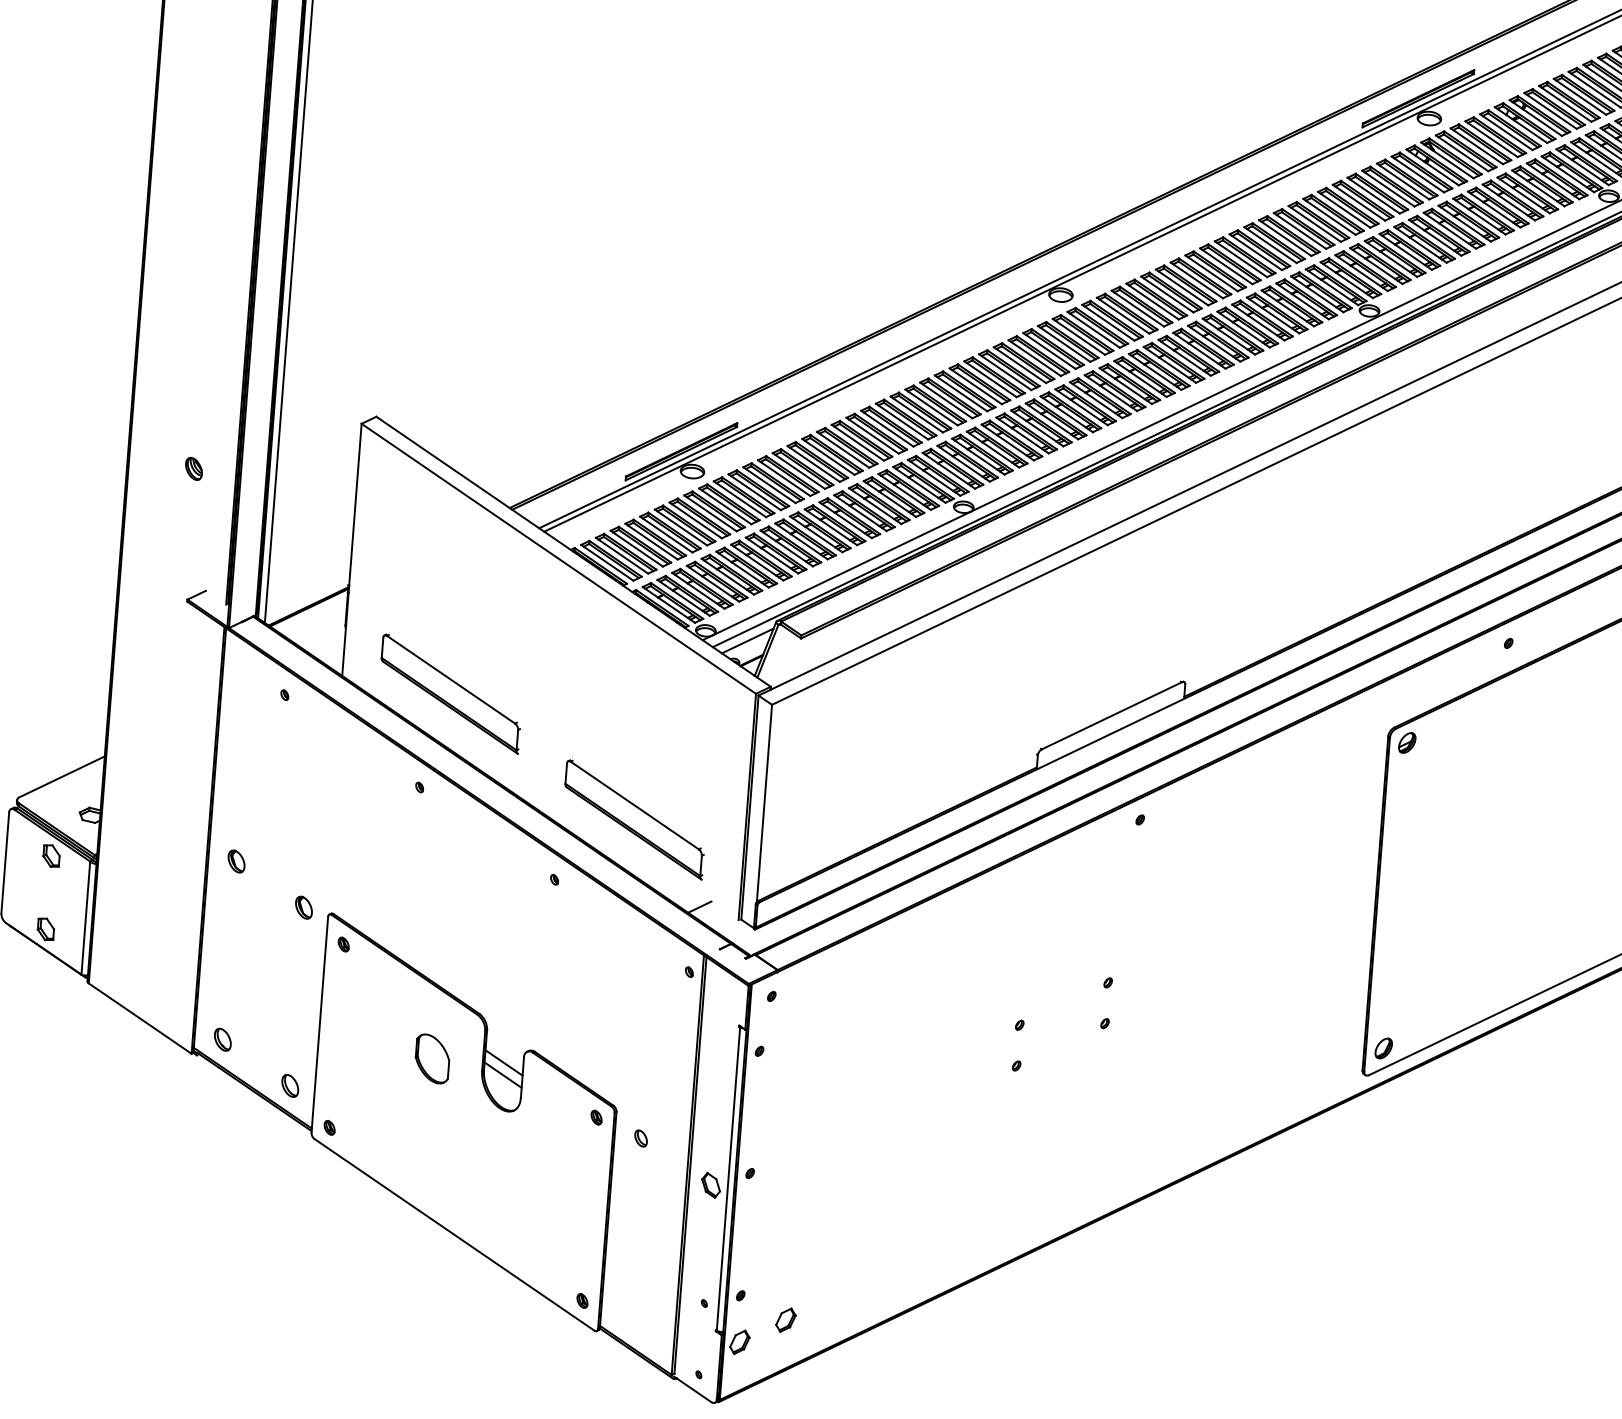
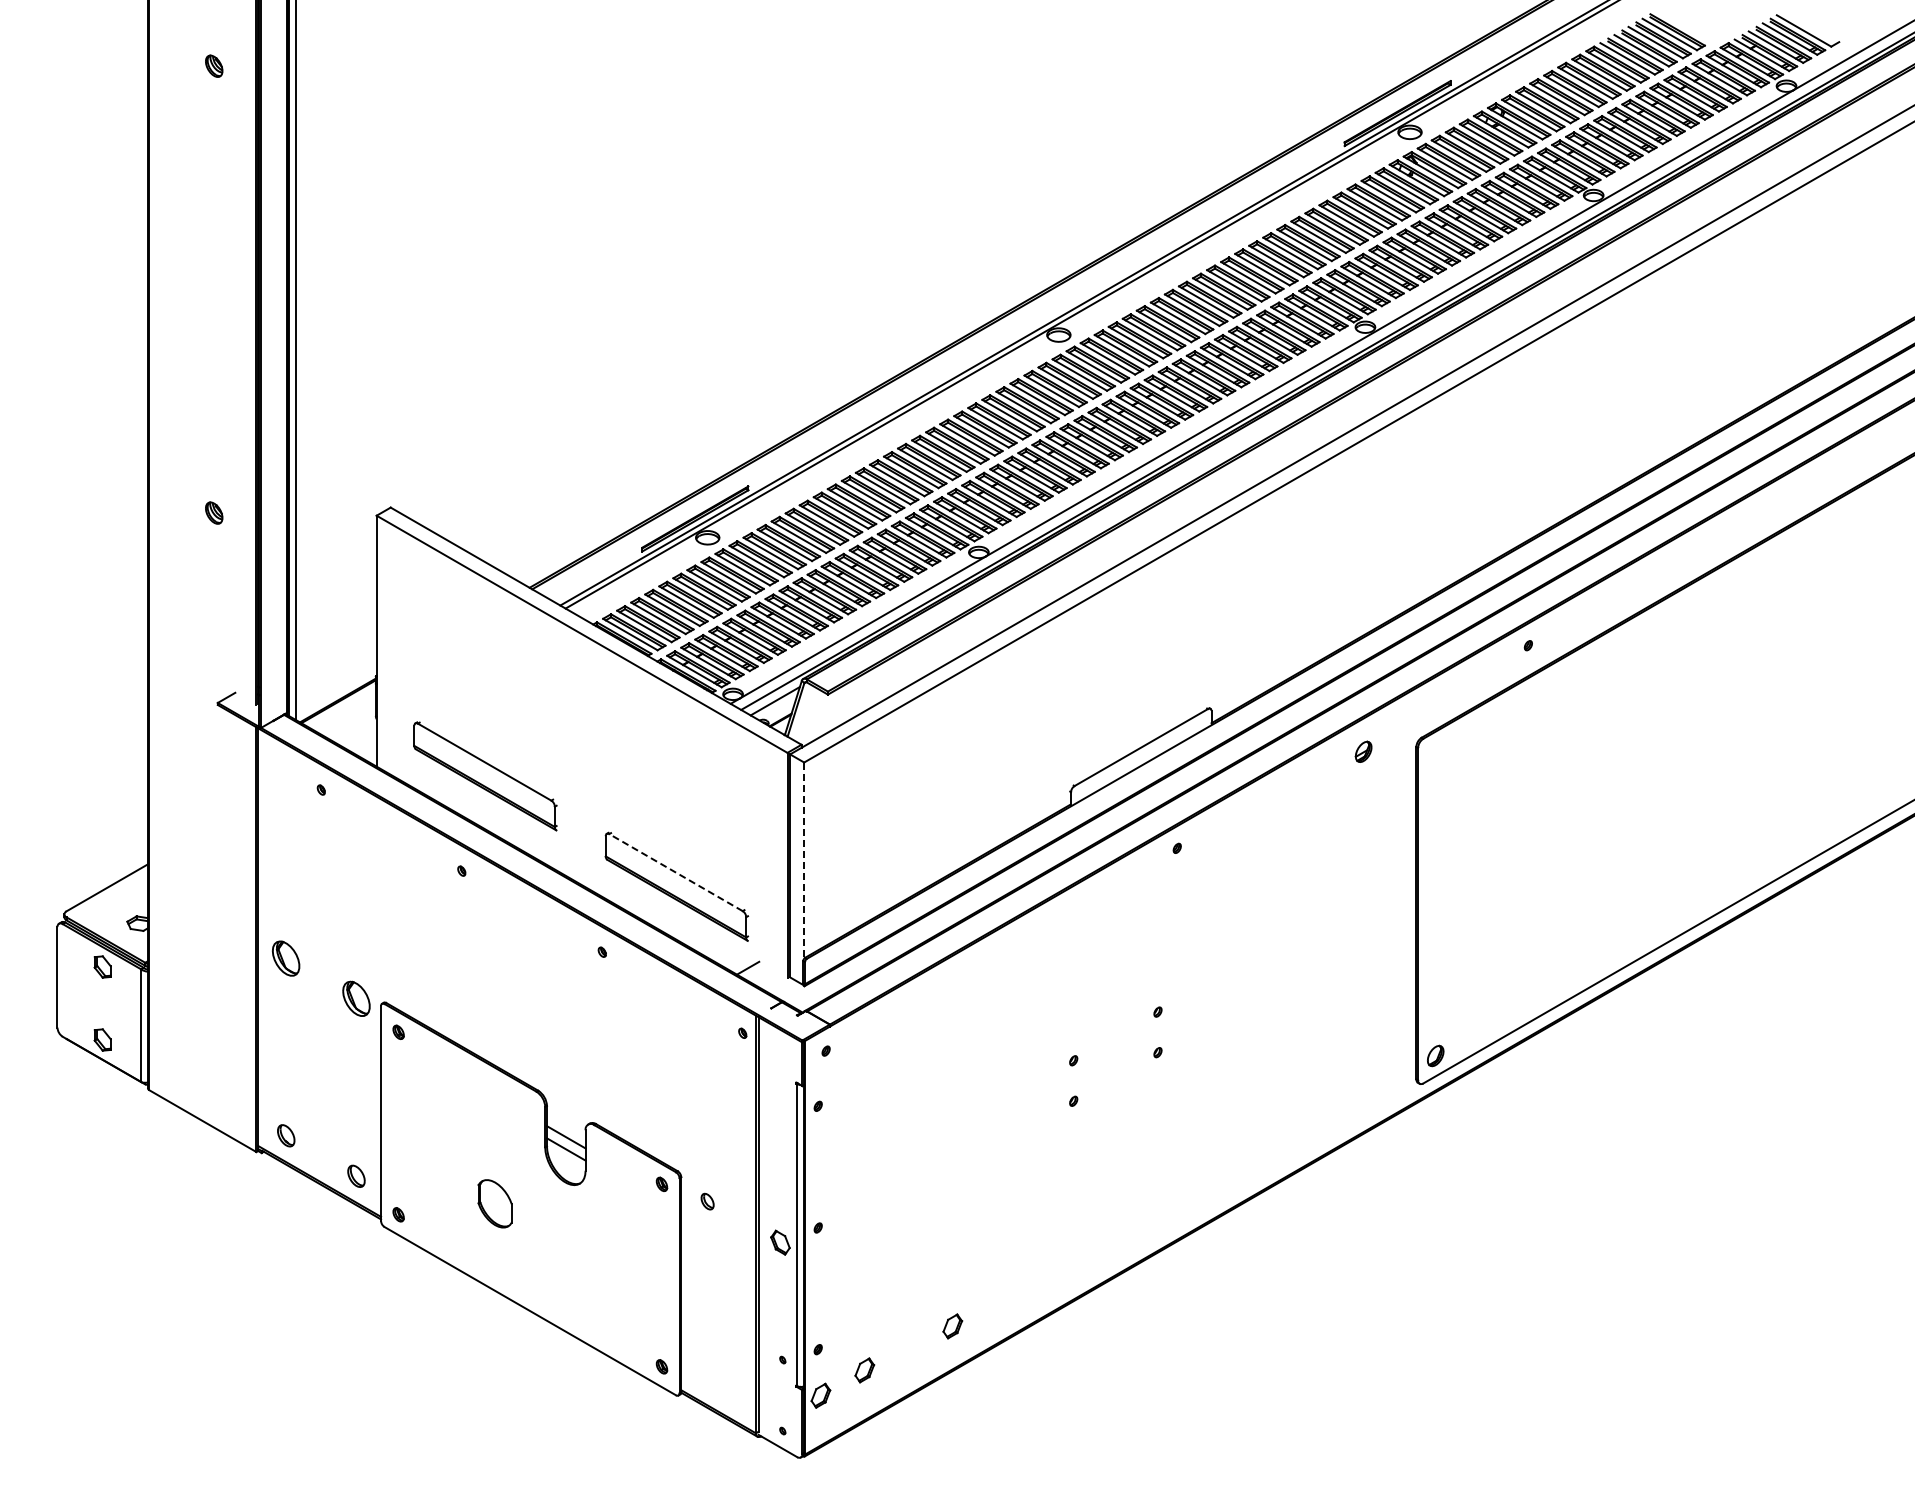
part: (194, 468) -> (214, 512), moved
part: (1407, 742) -> (1363, 751), moved
line: (764, 804) -> (804, 861), solid -> dashed
line: (634, 805) -> (675, 872), solid -> dashed
part: (236, 860) -> (286, 957), size x1.6
part: (304, 907) -> (356, 998), size x1.6
part: (431, 1058) -> (494, 1203), moved
part: (877, 1282) -> (952, 1326), added

